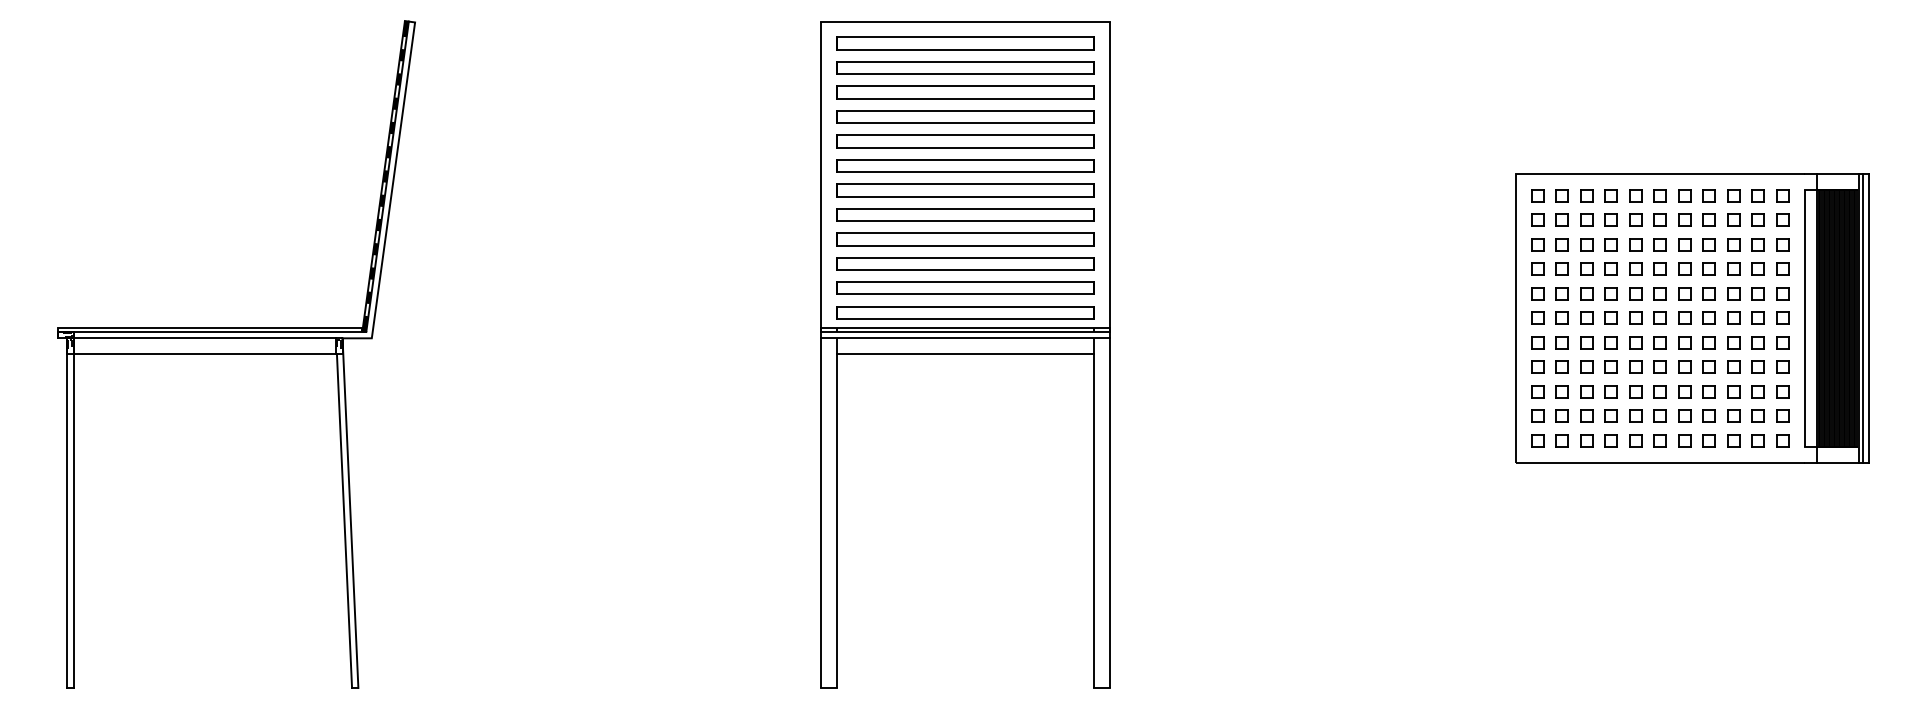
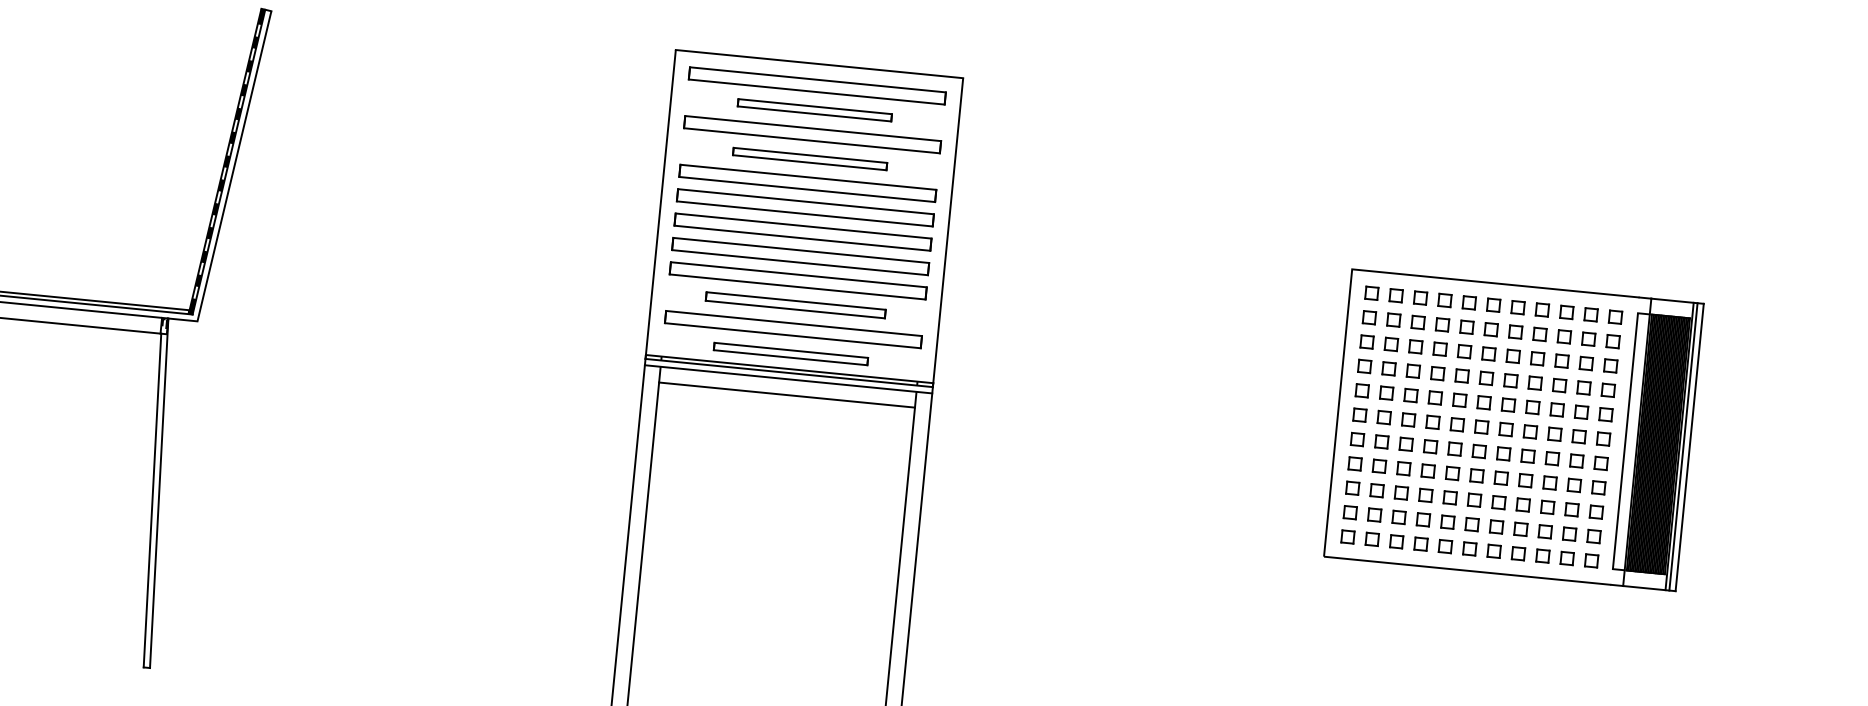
part: (965, 67) -> (814, 109), size x0.6
part: (965, 116) -> (810, 158), size x0.6
part: (965, 263) -> (795, 304), size x0.7
part: (965, 312) -> (790, 353), size x0.6

